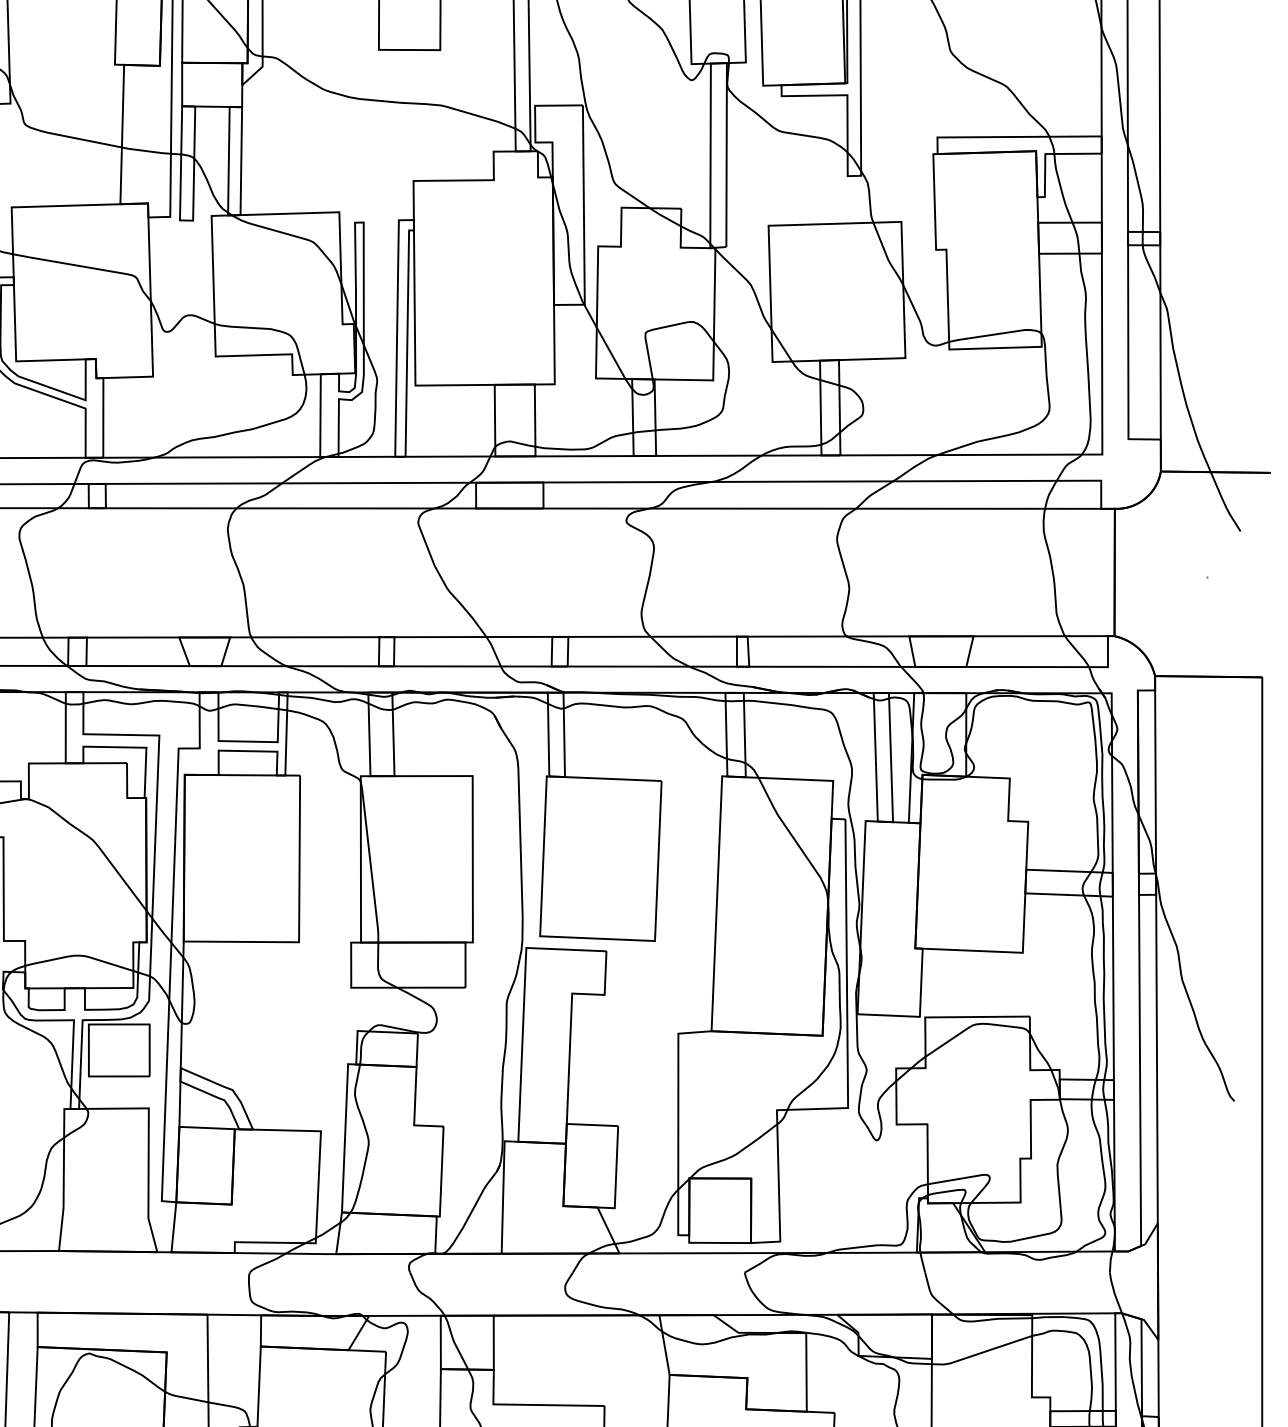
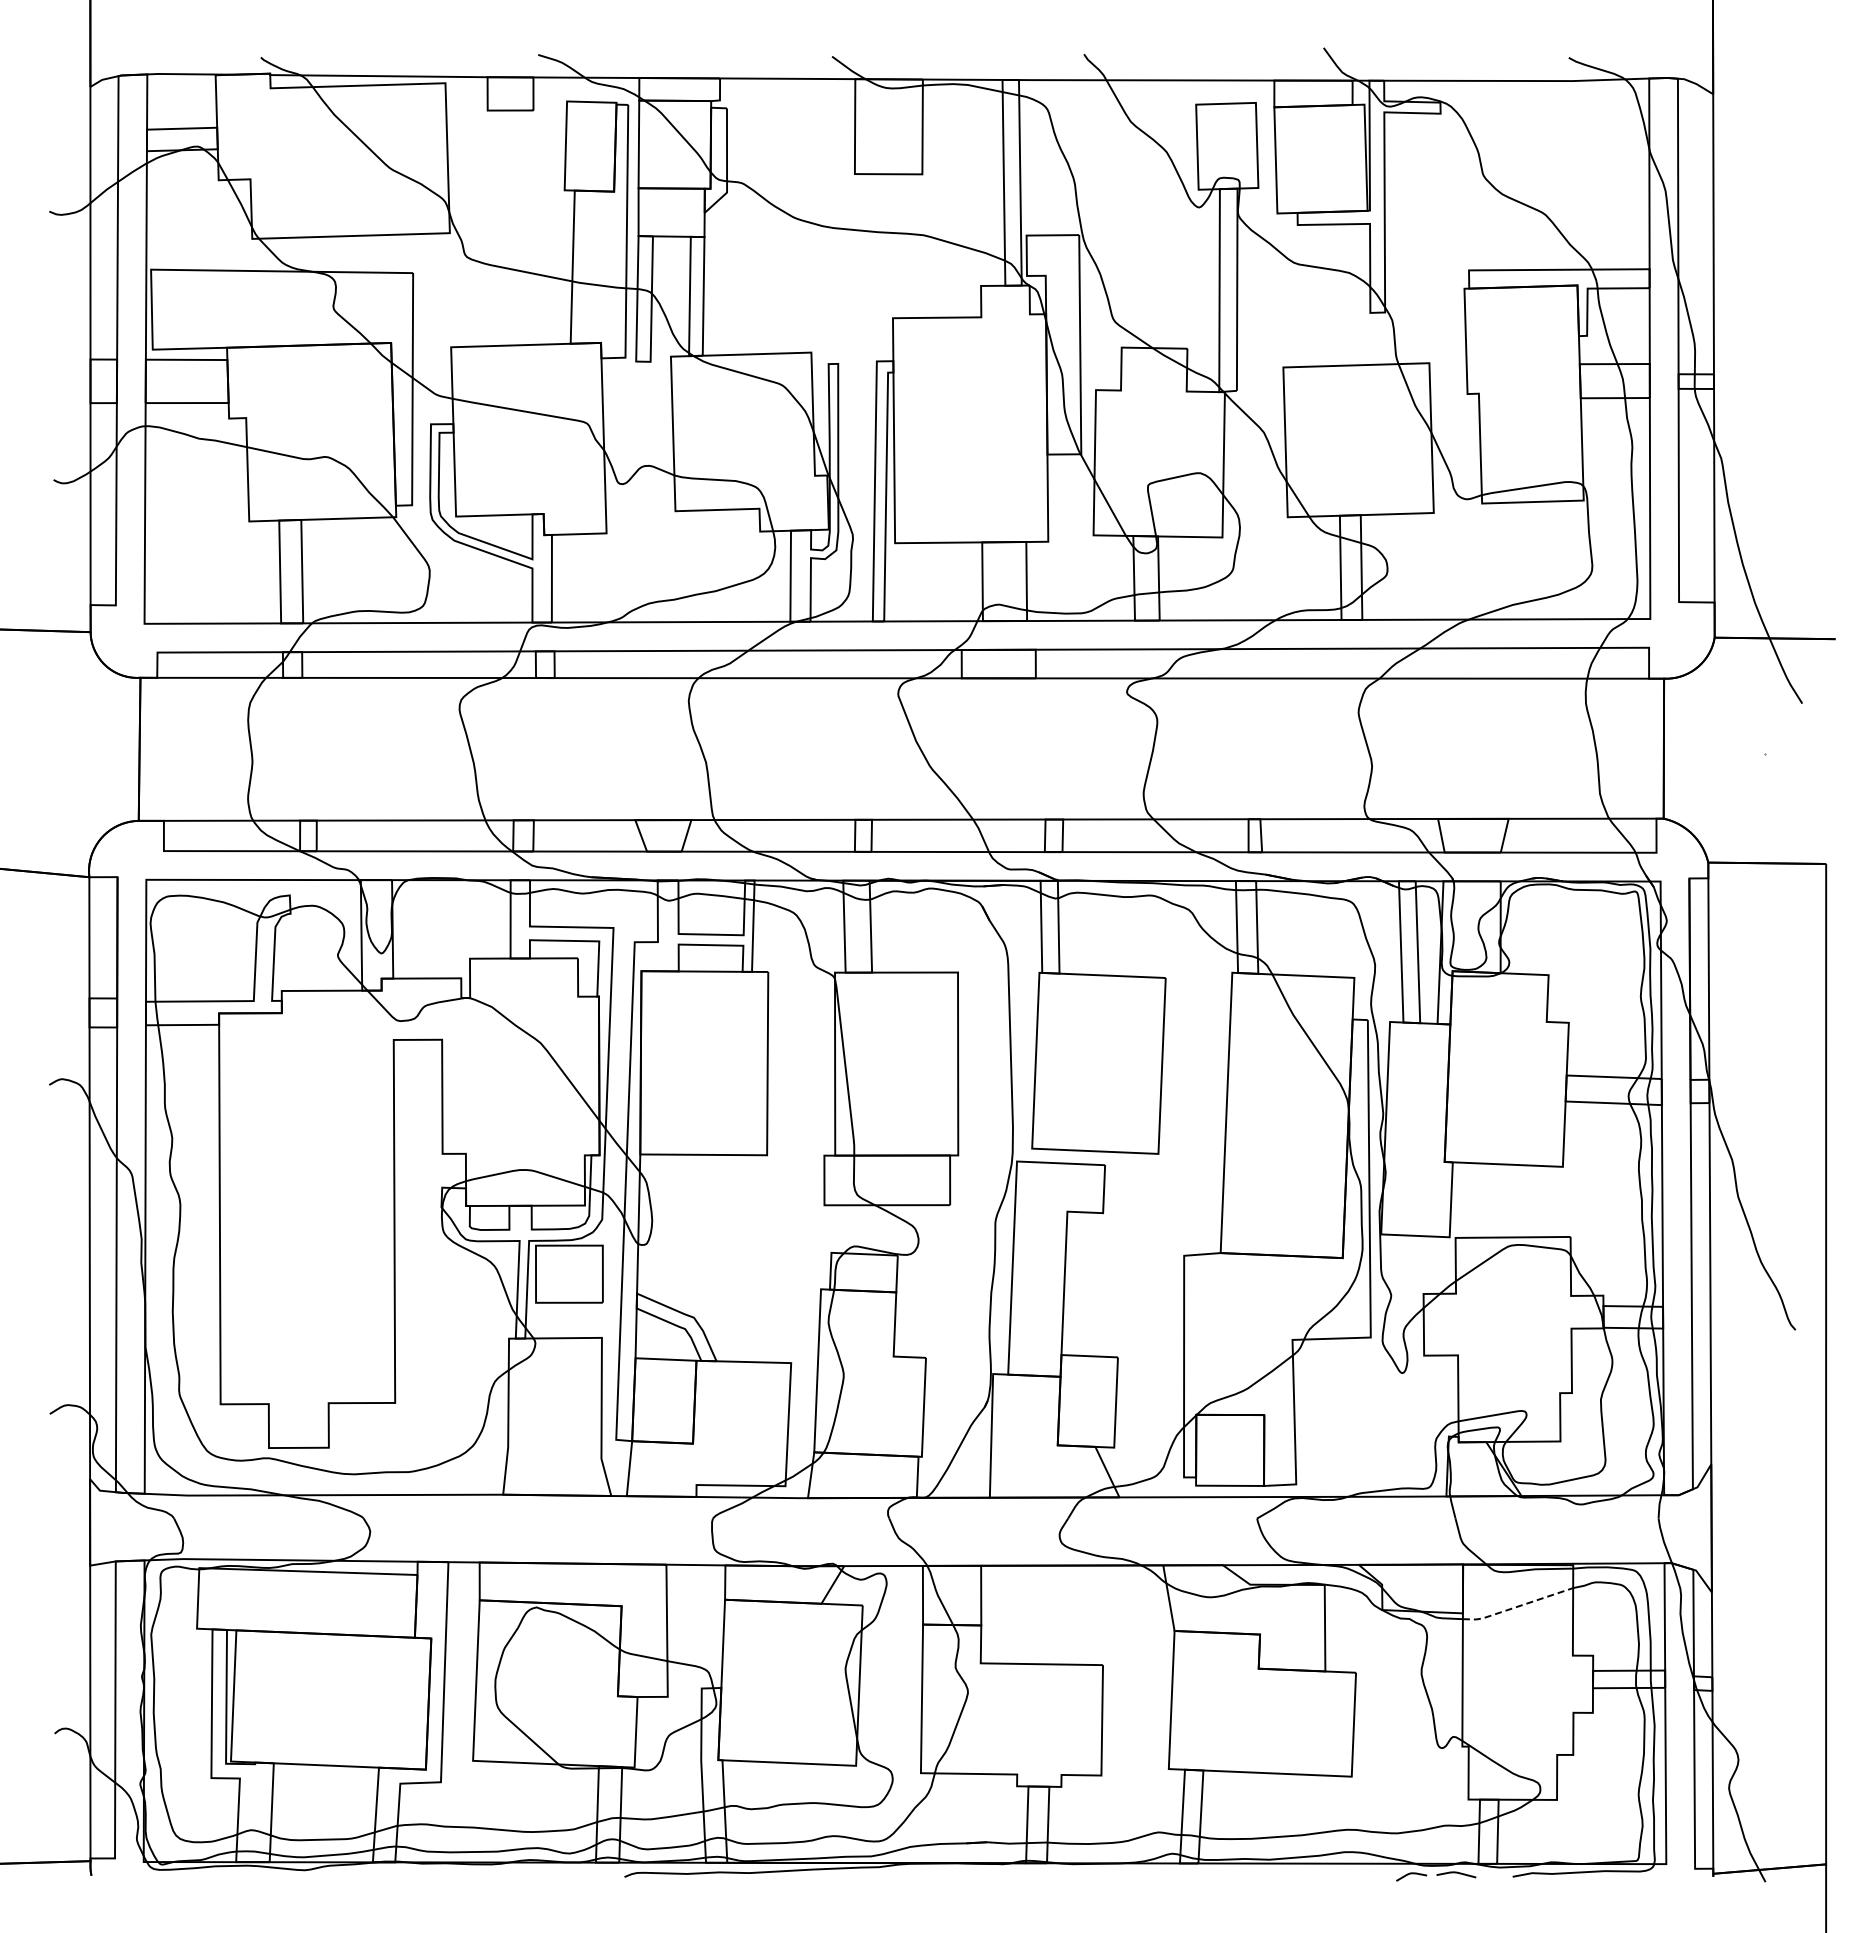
line: (980, 1353) -> (1516, 1607), solid -> dashed

